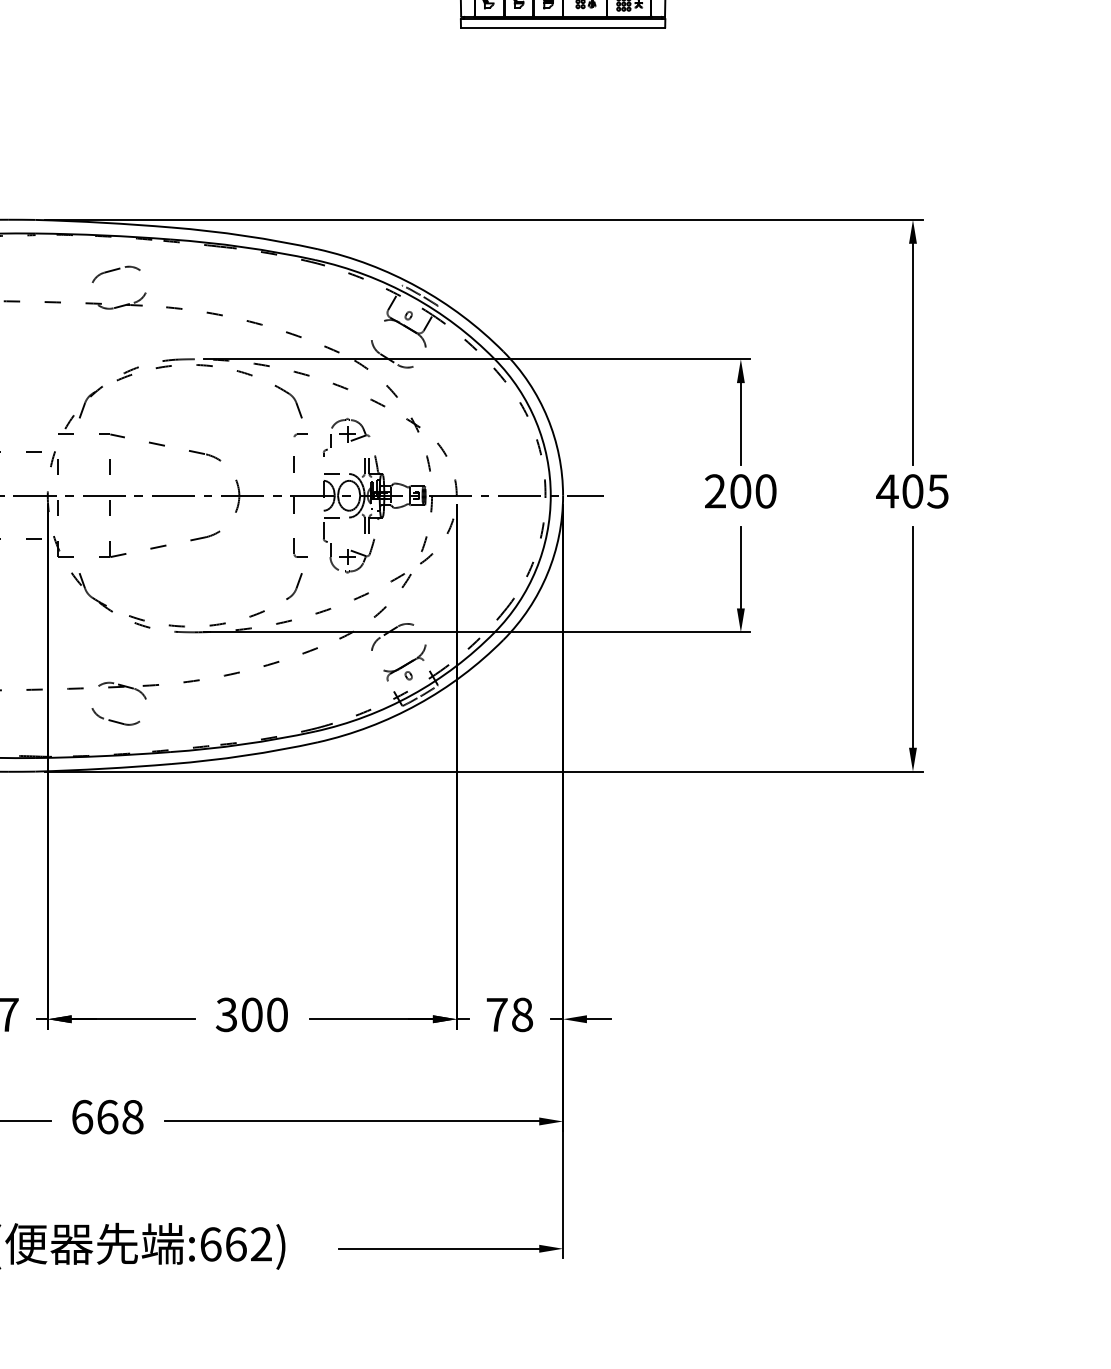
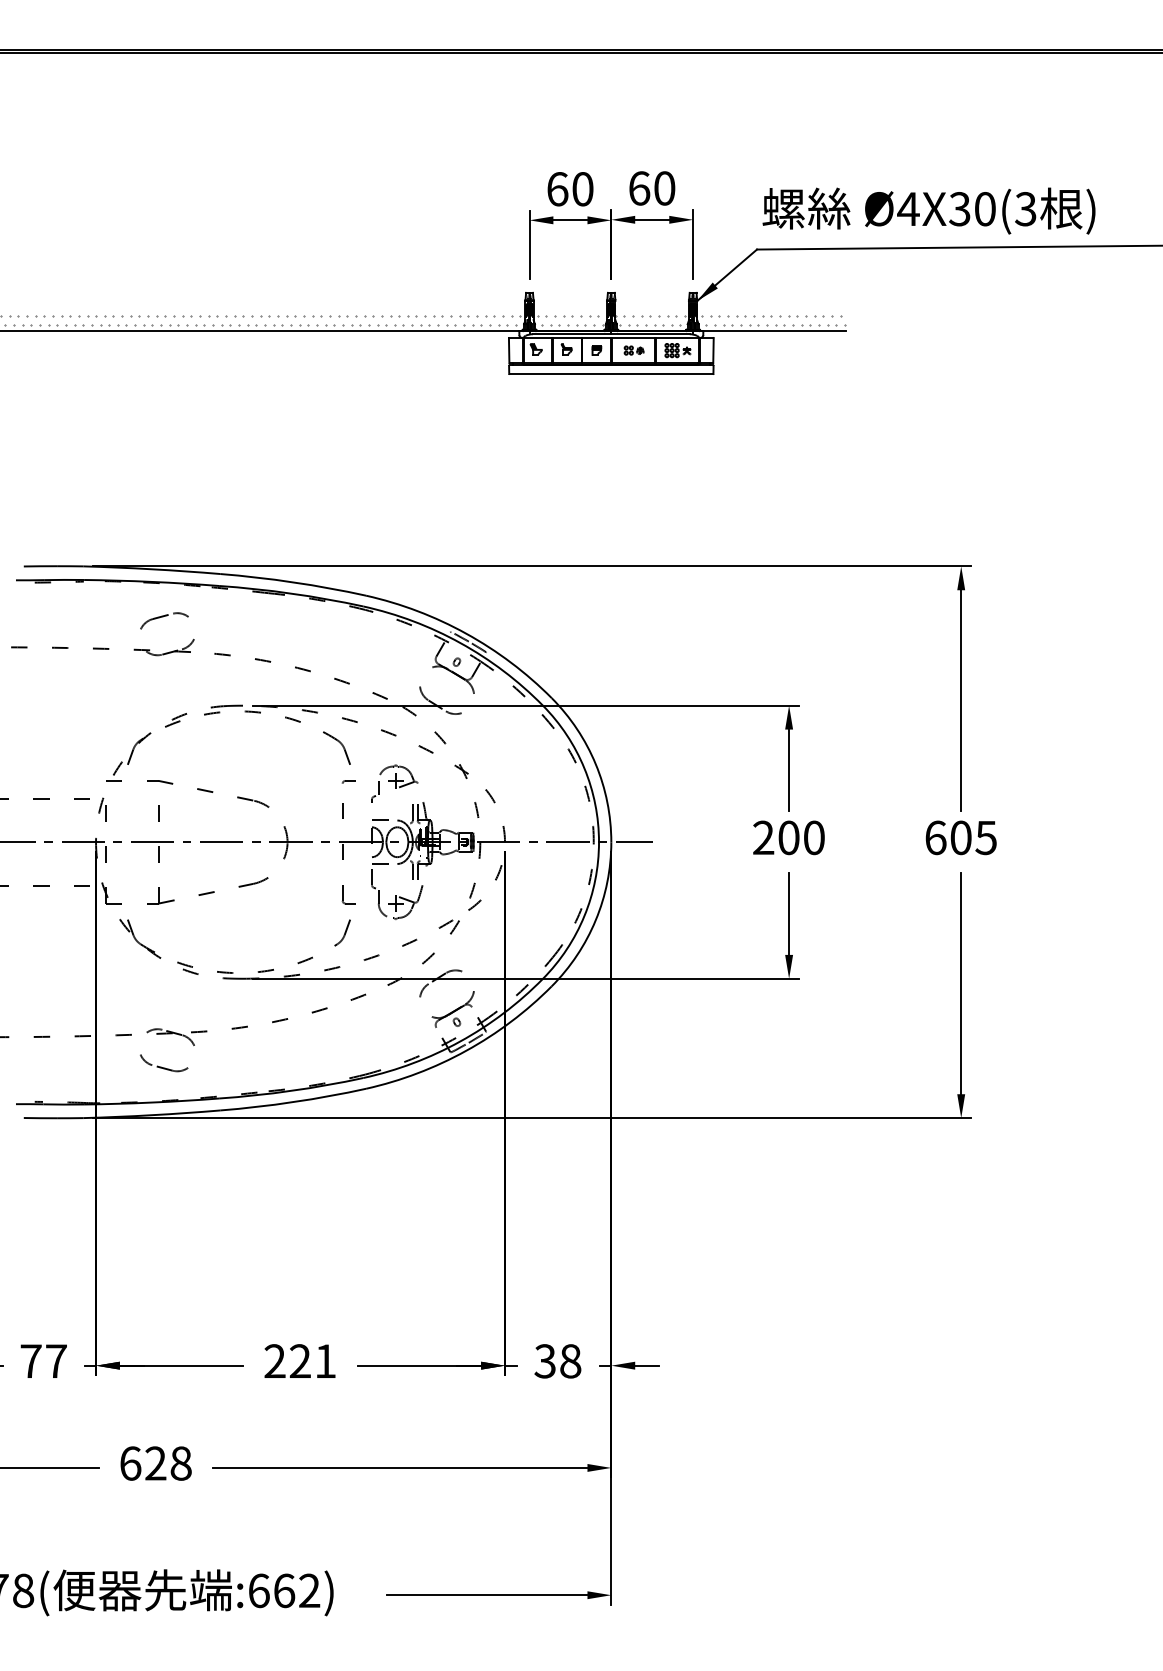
text: (887, 491) -> (935, 837), 405 -> 605
text: (252, 1015) -> (300, 1361), 300 -> 221
text: (496, 1015) -> (544, 1361), 78 -> 38
text: (107, 1117) -> (155, 1463), 668 -> 628

